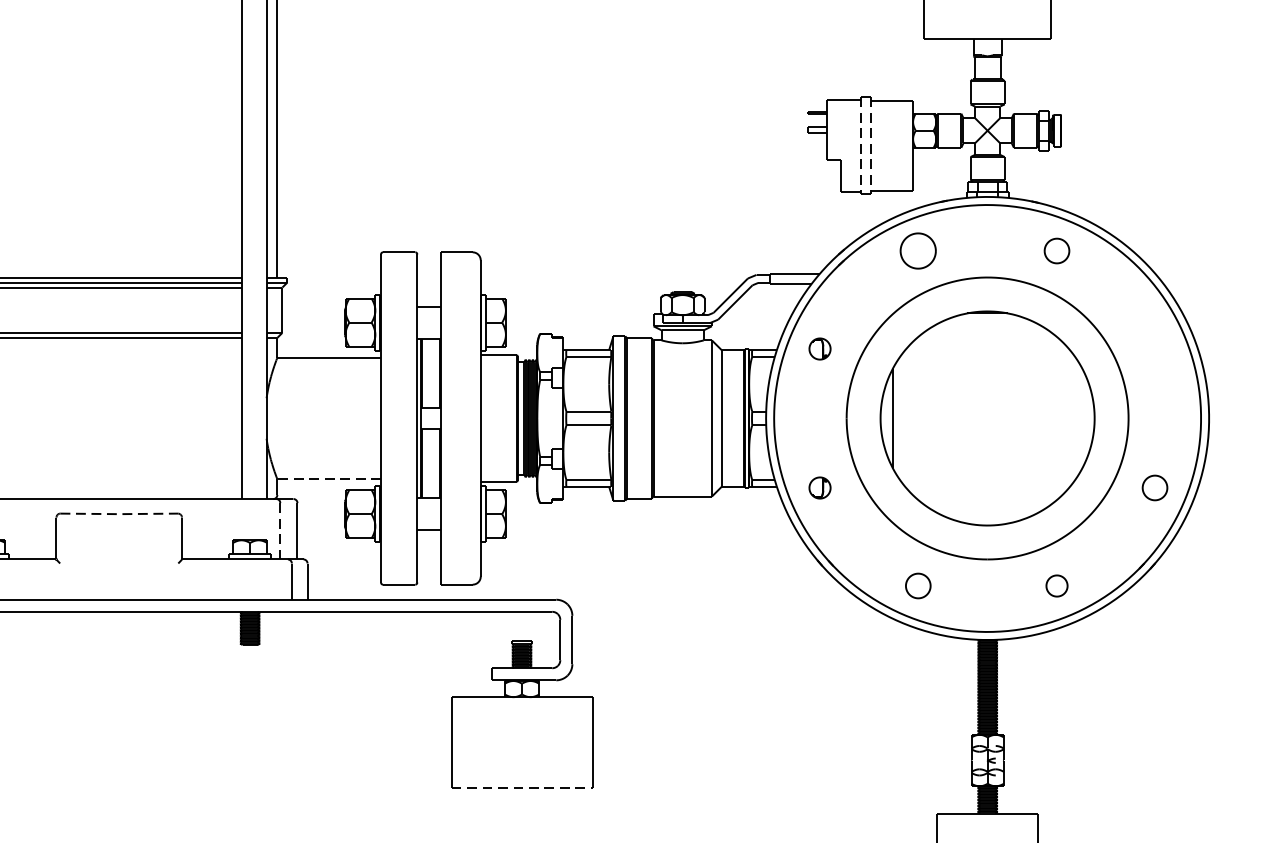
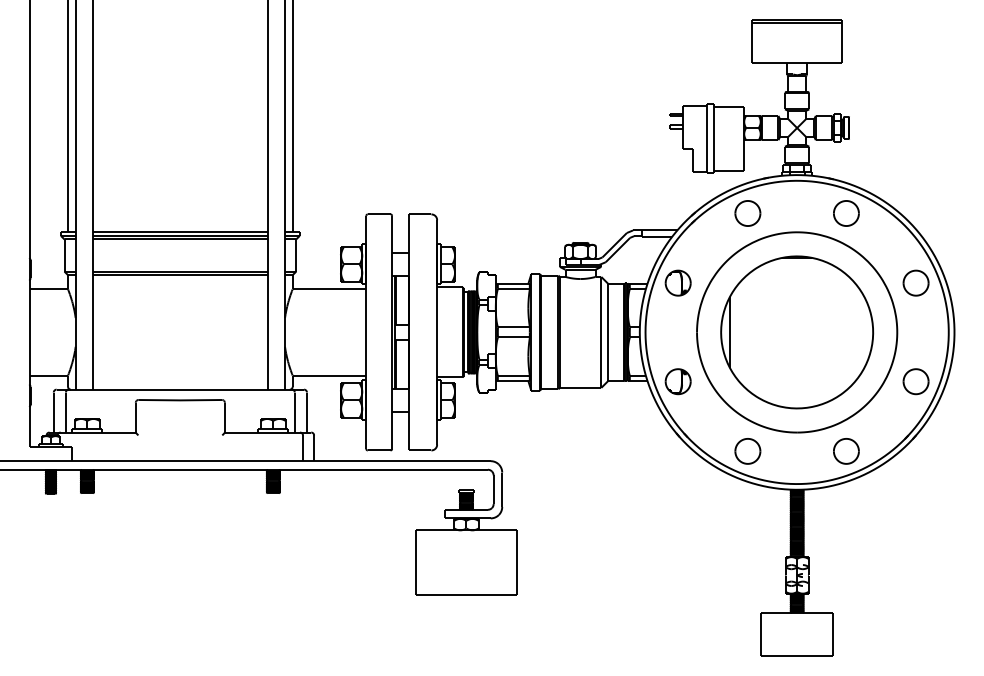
line: (861, 146) -> (707, 139), dashed -> solid
line: (871, 146) -> (714, 139), dashed -> solid
part: (1057, 251) -> (846, 213), size x1.43
part: (819, 348) -> (677, 282), size x1.67
part: (1154, 348) -> (915, 282), added
line: (329, 479) -> (329, 375), dashed -> solid
part: (819, 487) -> (677, 381), size x1.67
part: (1154, 487) -> (915, 381), size x1.43
line: (119, 514) -> (180, 400), dashed -> solid
line: (279, 531) -> (294, 412), dashed -> solid
part: (917, 586) -> (747, 451), size x1.43
part: (1057, 586) -> (846, 451), size x1.67
line: (522, 787) -> (466, 594), dashed -> solid

